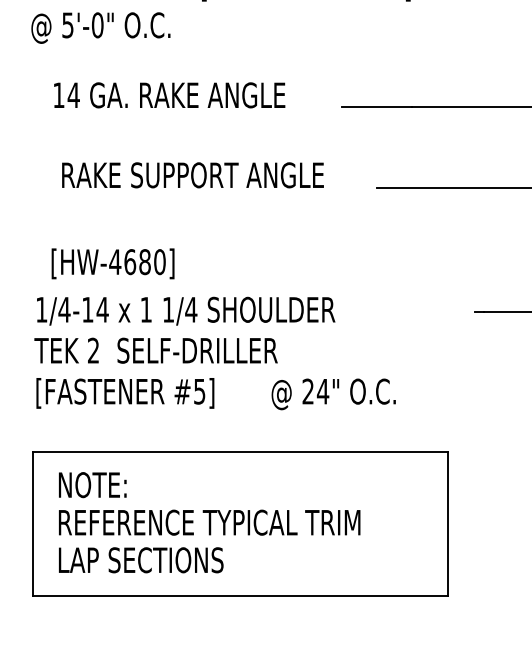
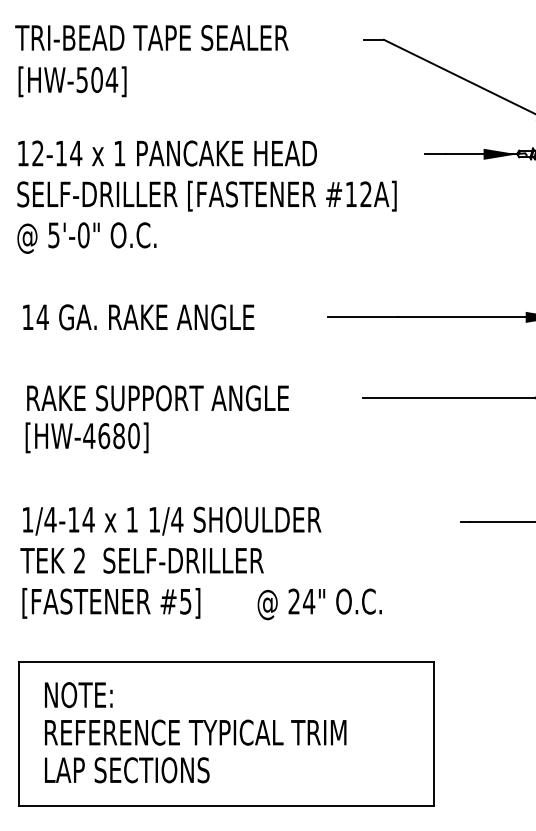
text: (169, 95) -> (138, 317), moved
text: (192, 175) -> (157, 398), moved
text: (112, 263) -> (86, 437), moved

